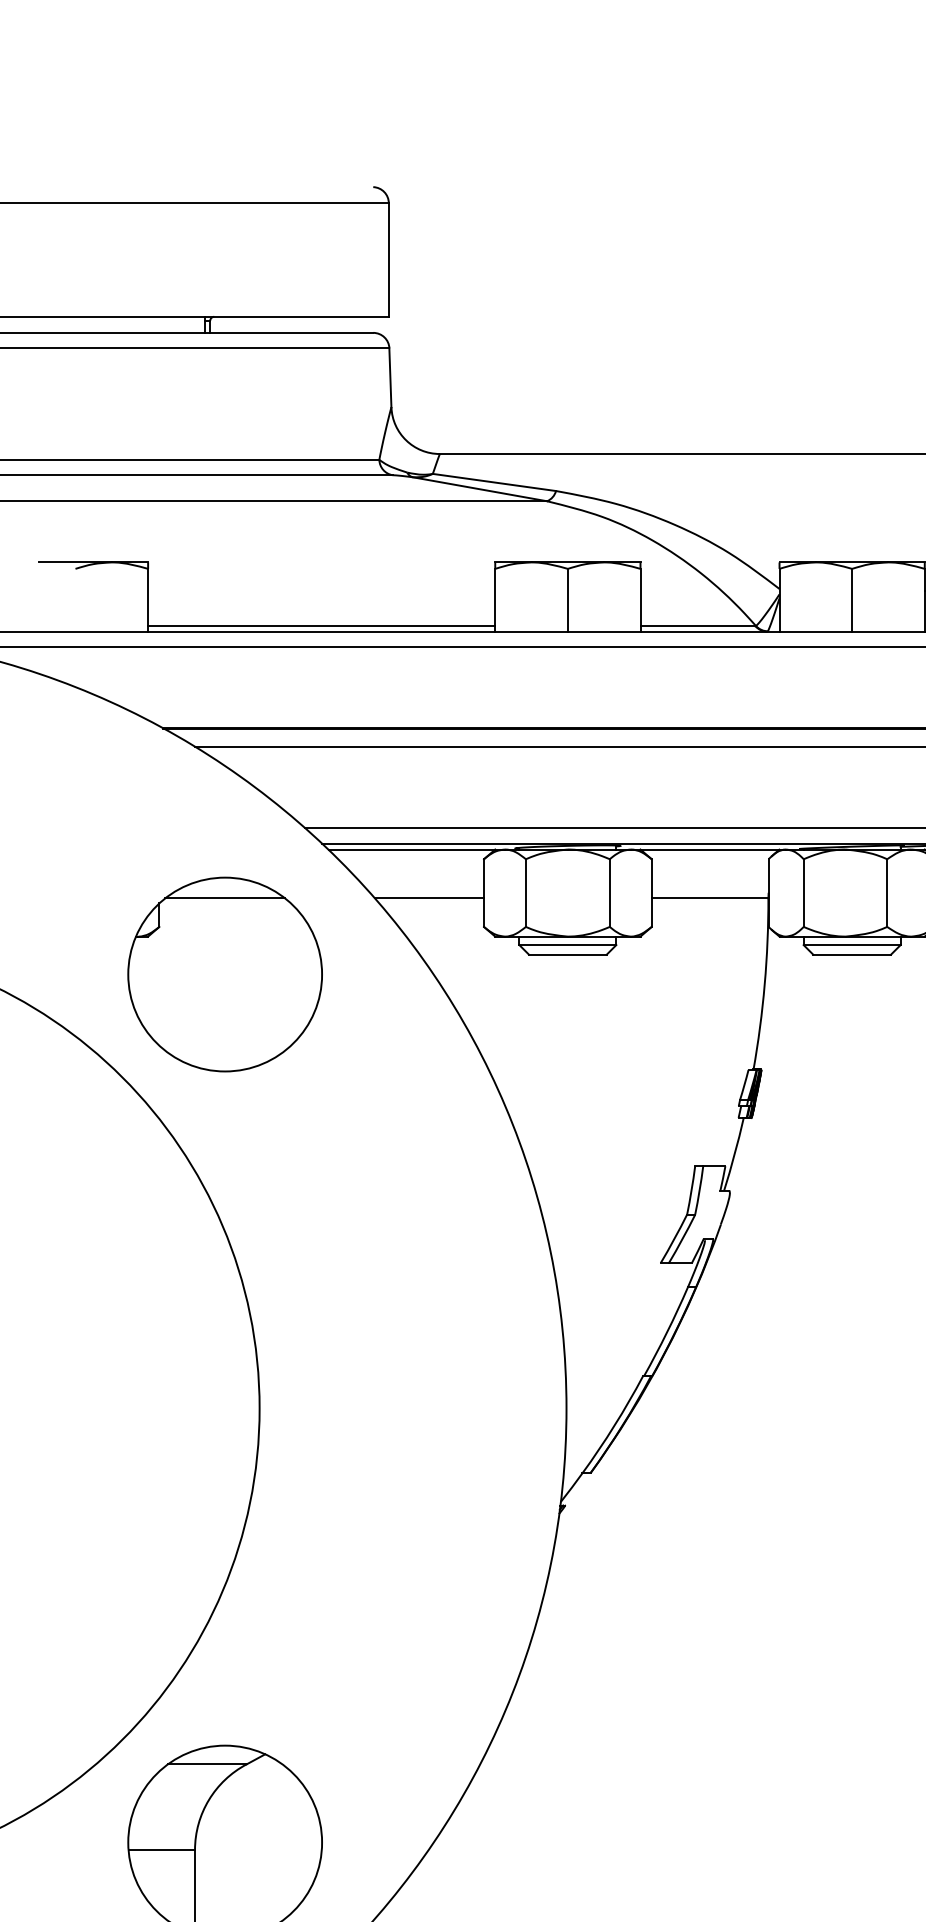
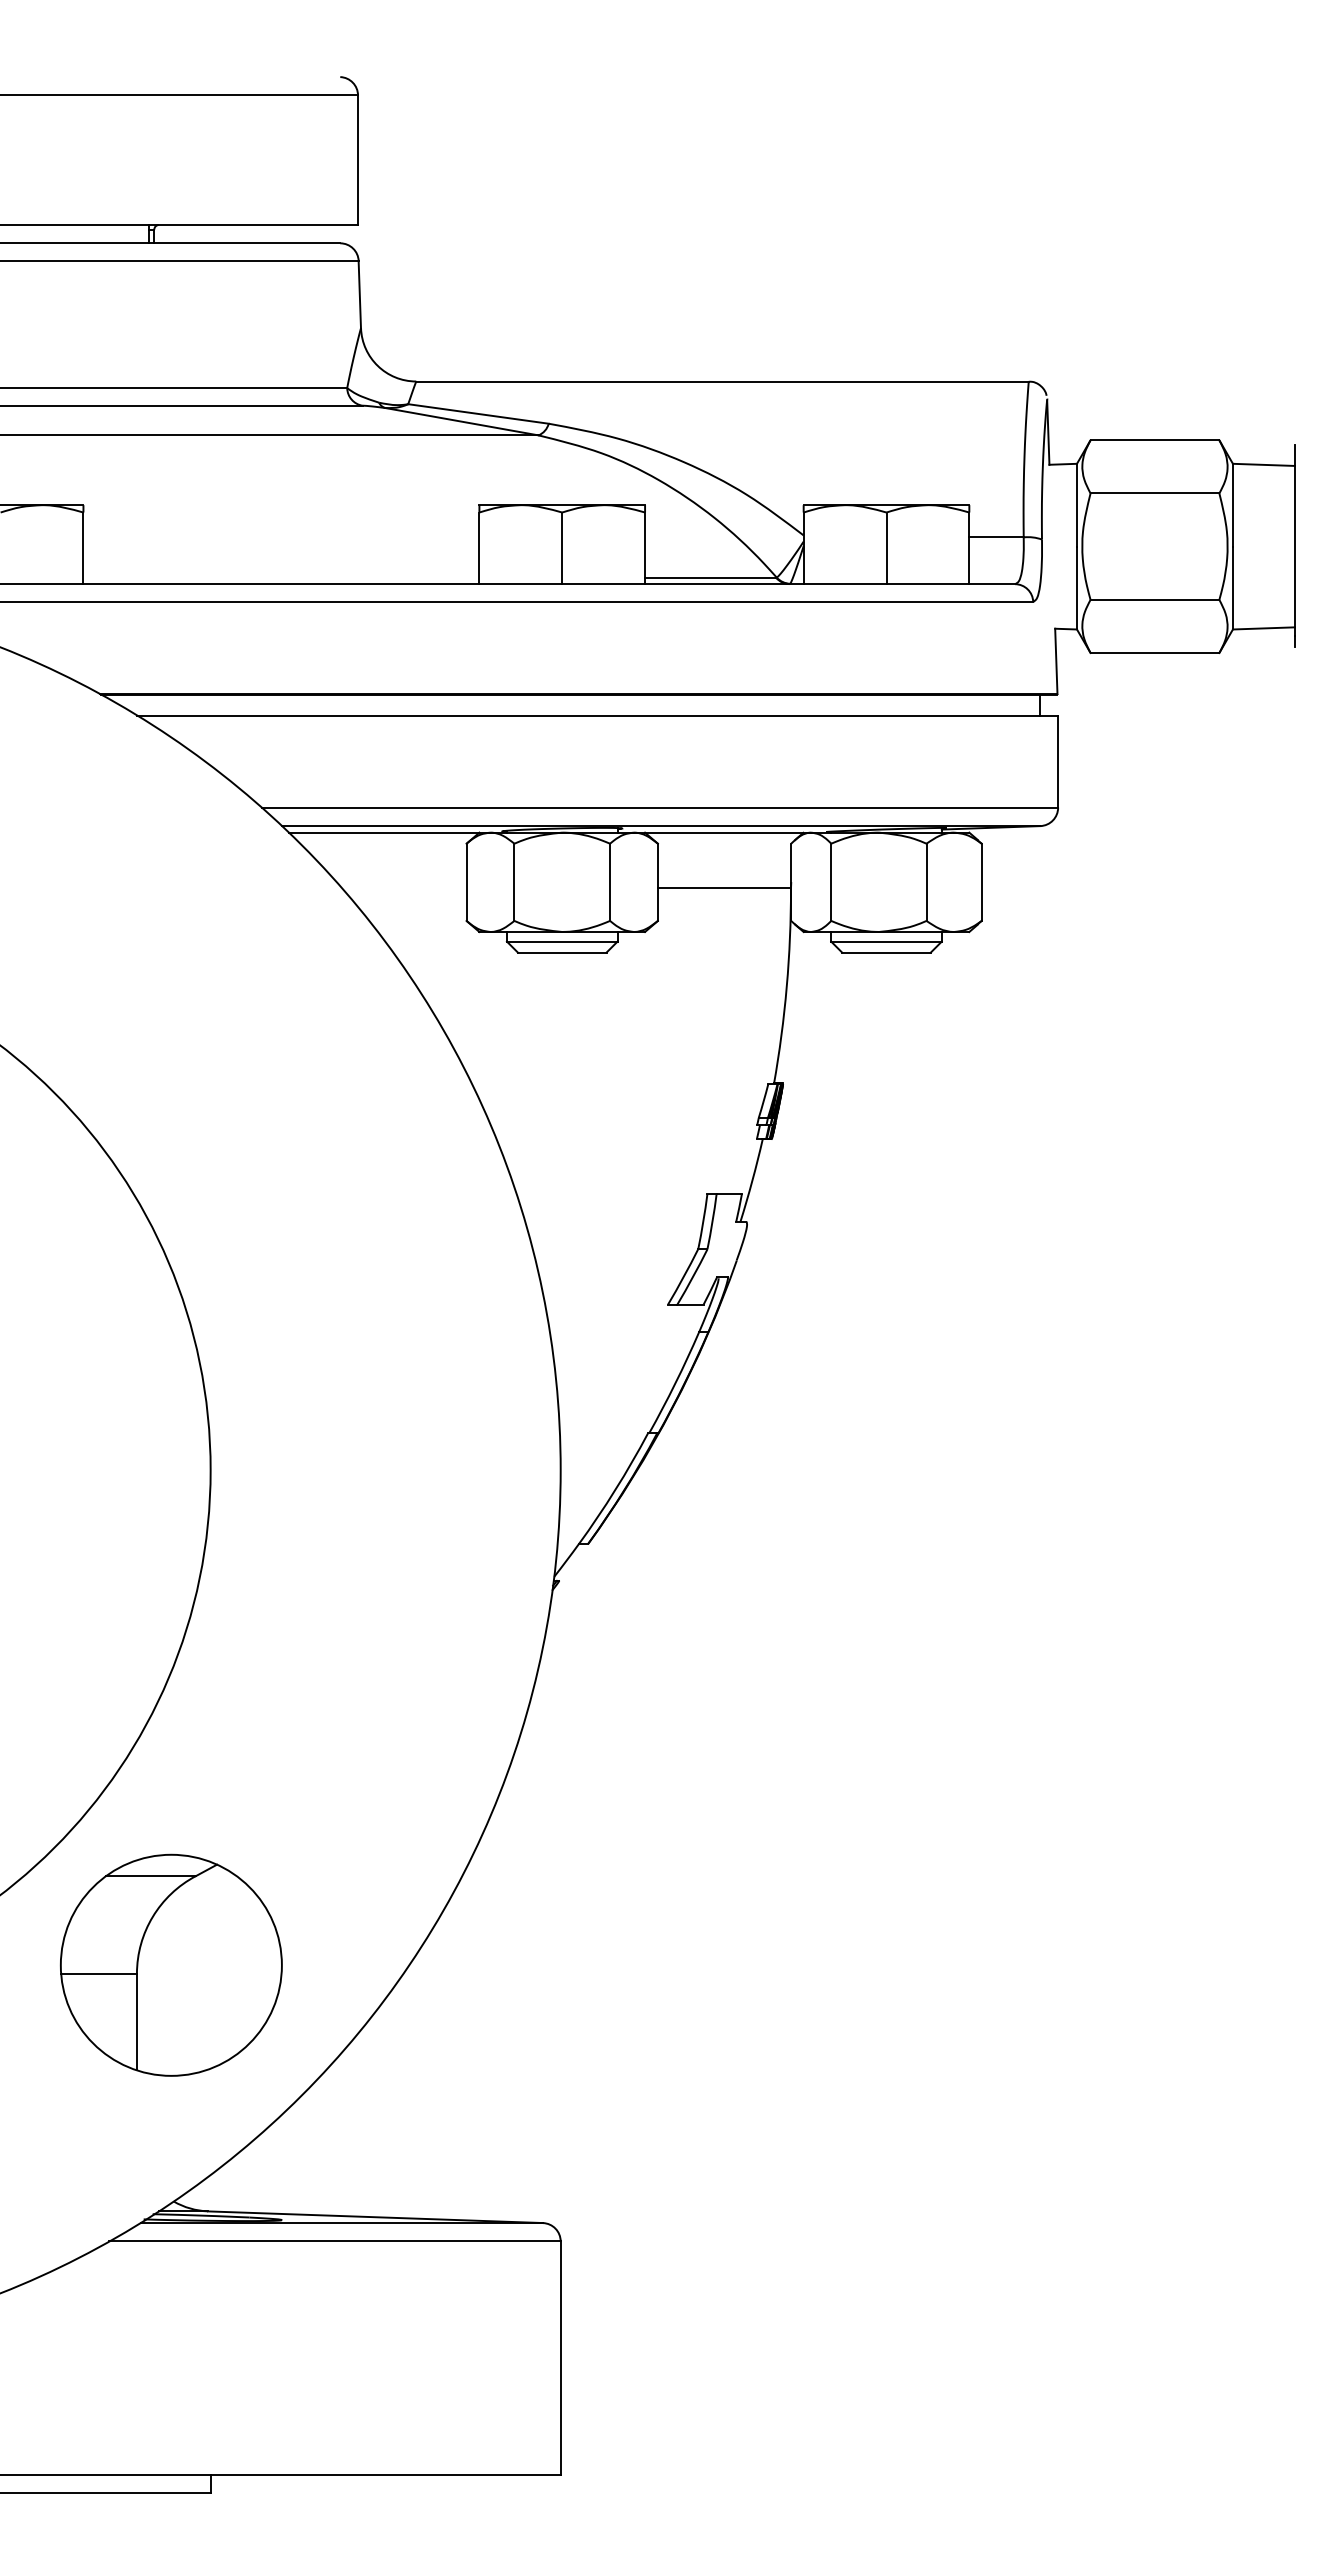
line: (321, 625) -> (281, 577), removed
line: (429, 898) -> (404, 888), removed
part: (225, 973) -> (171, 974), removed

